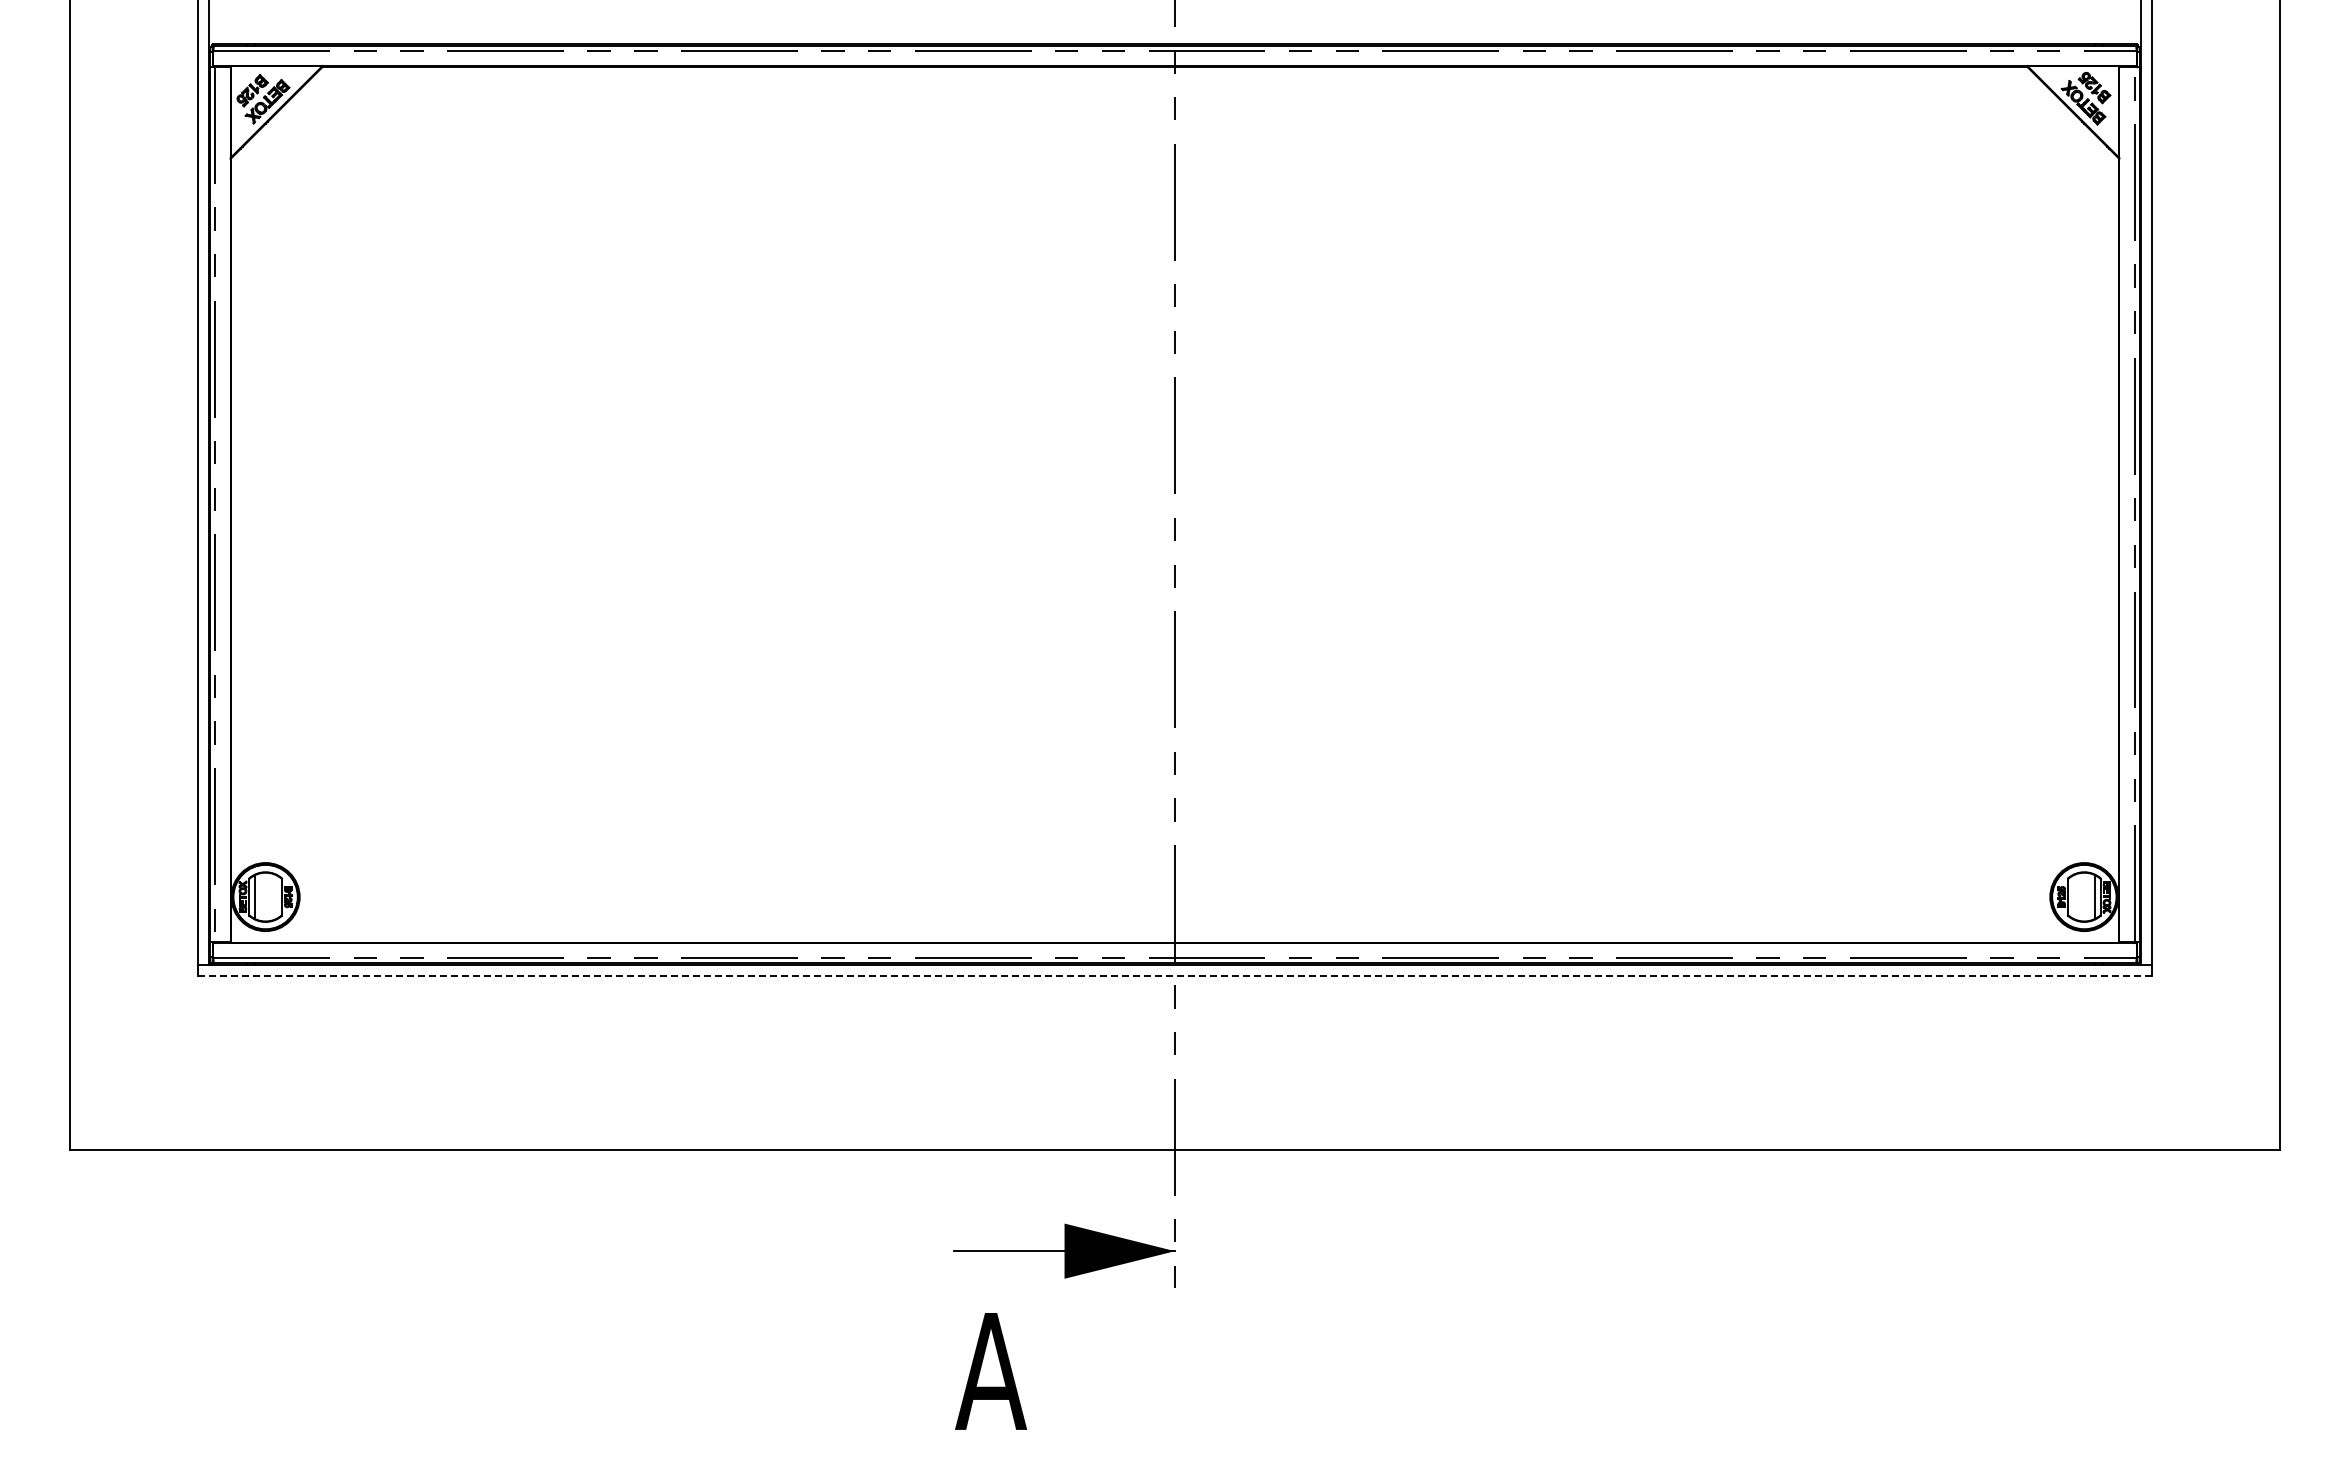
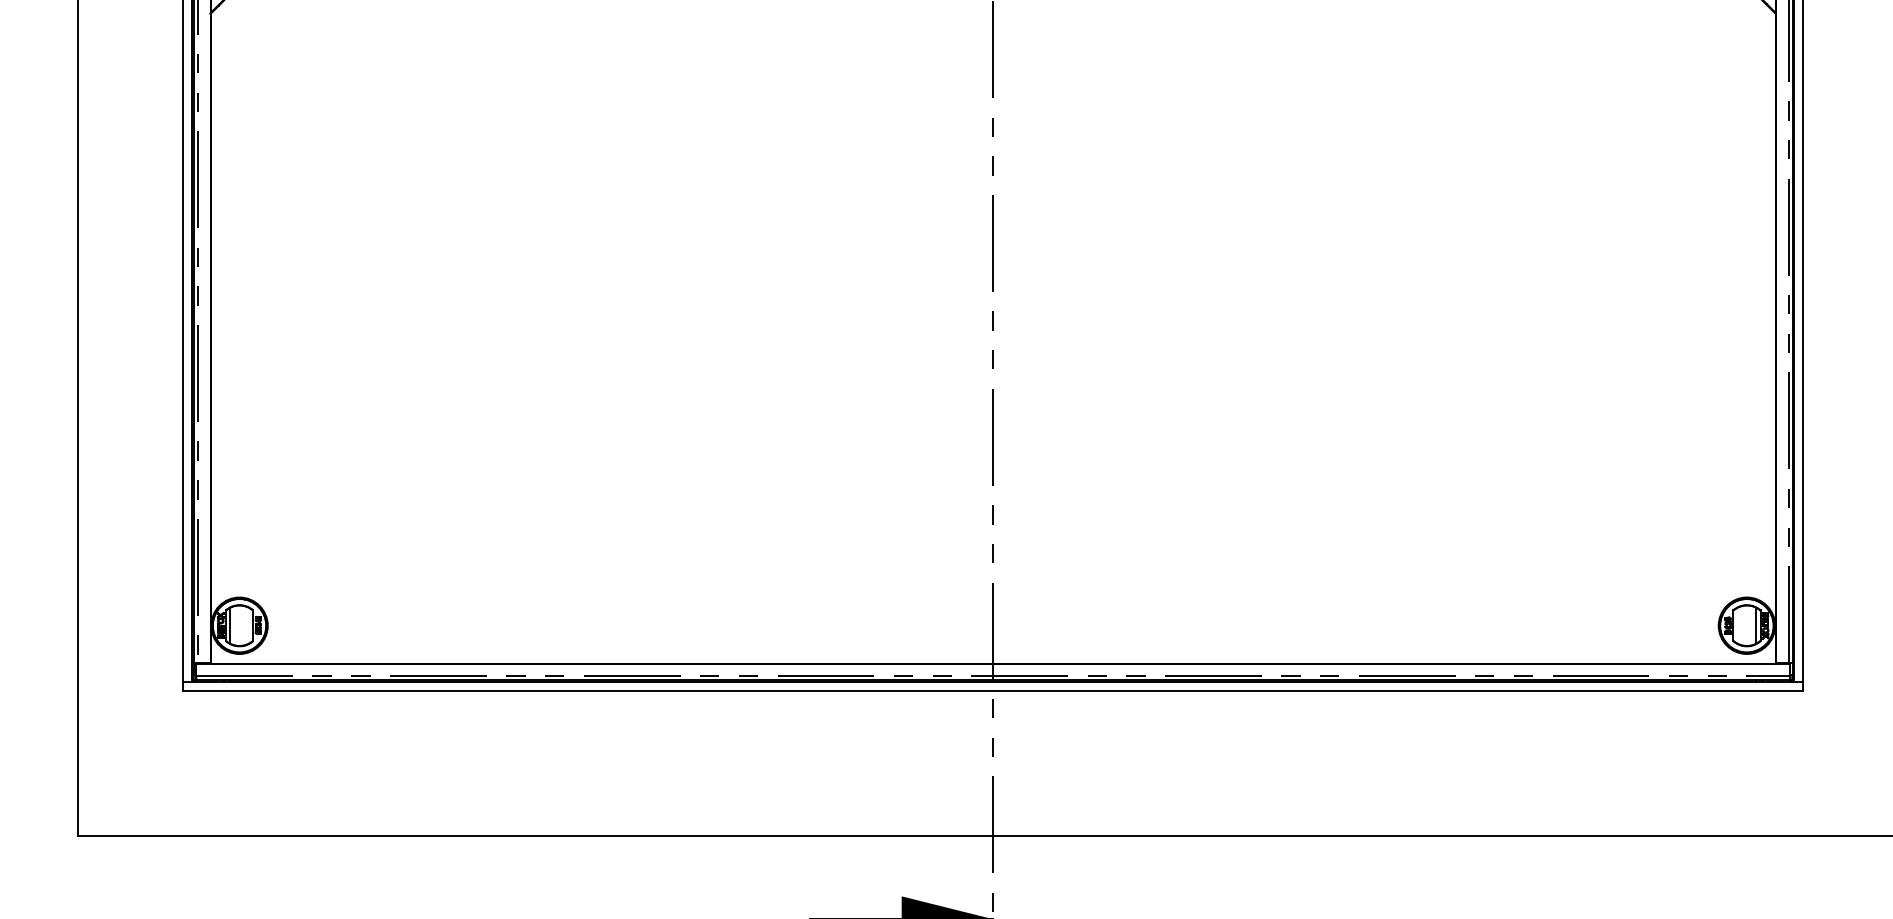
line: (1174, 975) -> (992, 690), dashed -> solid

